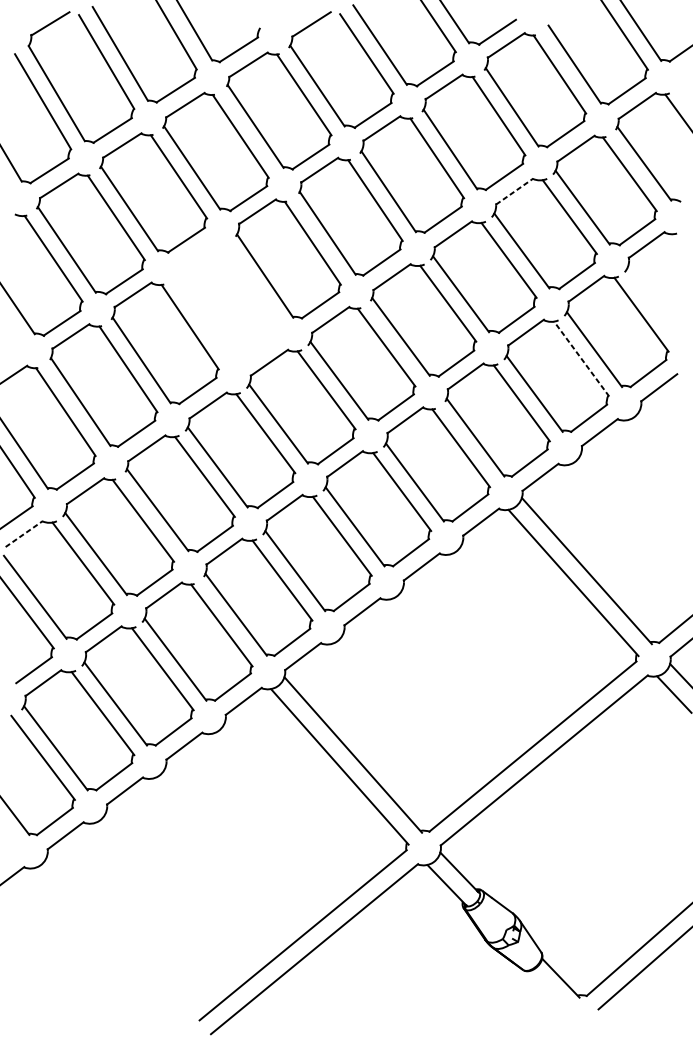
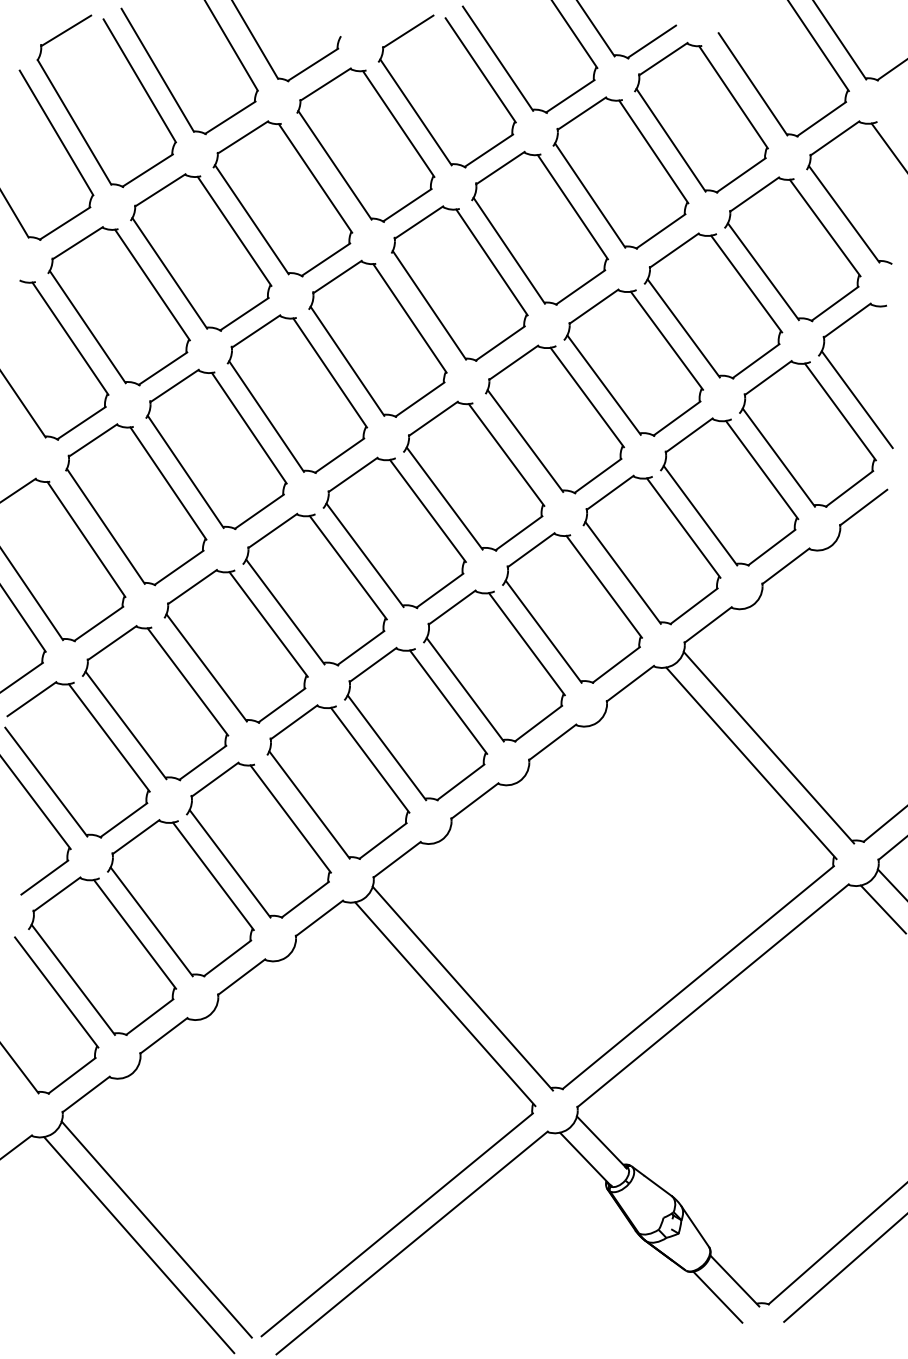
line: (514, 191) -> (674, 250), dashed -> solid
part: (227, 300) -> (297, 393), added
line: (653, 305) -> (856, 399), added
line: (582, 359) -> (762, 470), dashed -> solid
line: (23, 534) -> (31, 699), dashed -> solid
line: (119, 938) -> (156, 1229), added
line: (106, 951) -> (139, 1245), added
line: (547, 990) -> (717, 1296), added

